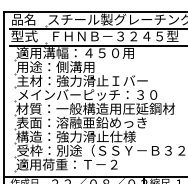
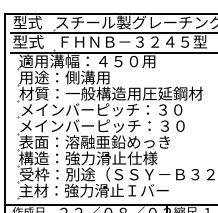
text: (23, 19) -> (27, 22), 品名 -> 型式
text: (95, 80) -> (110, 93), 主材：強力滑止Ｉバー -> 材質：一般構造用圧延鋼材
text: (95, 108) -> (110, 125), 材質：一般構造用圧延鋼材 -> メインバーピッチ：３０
text: (80, 164) -> (93, 190), 適用荷重：Ｔ－２ -> 主材：強力滑止Ｉバー

